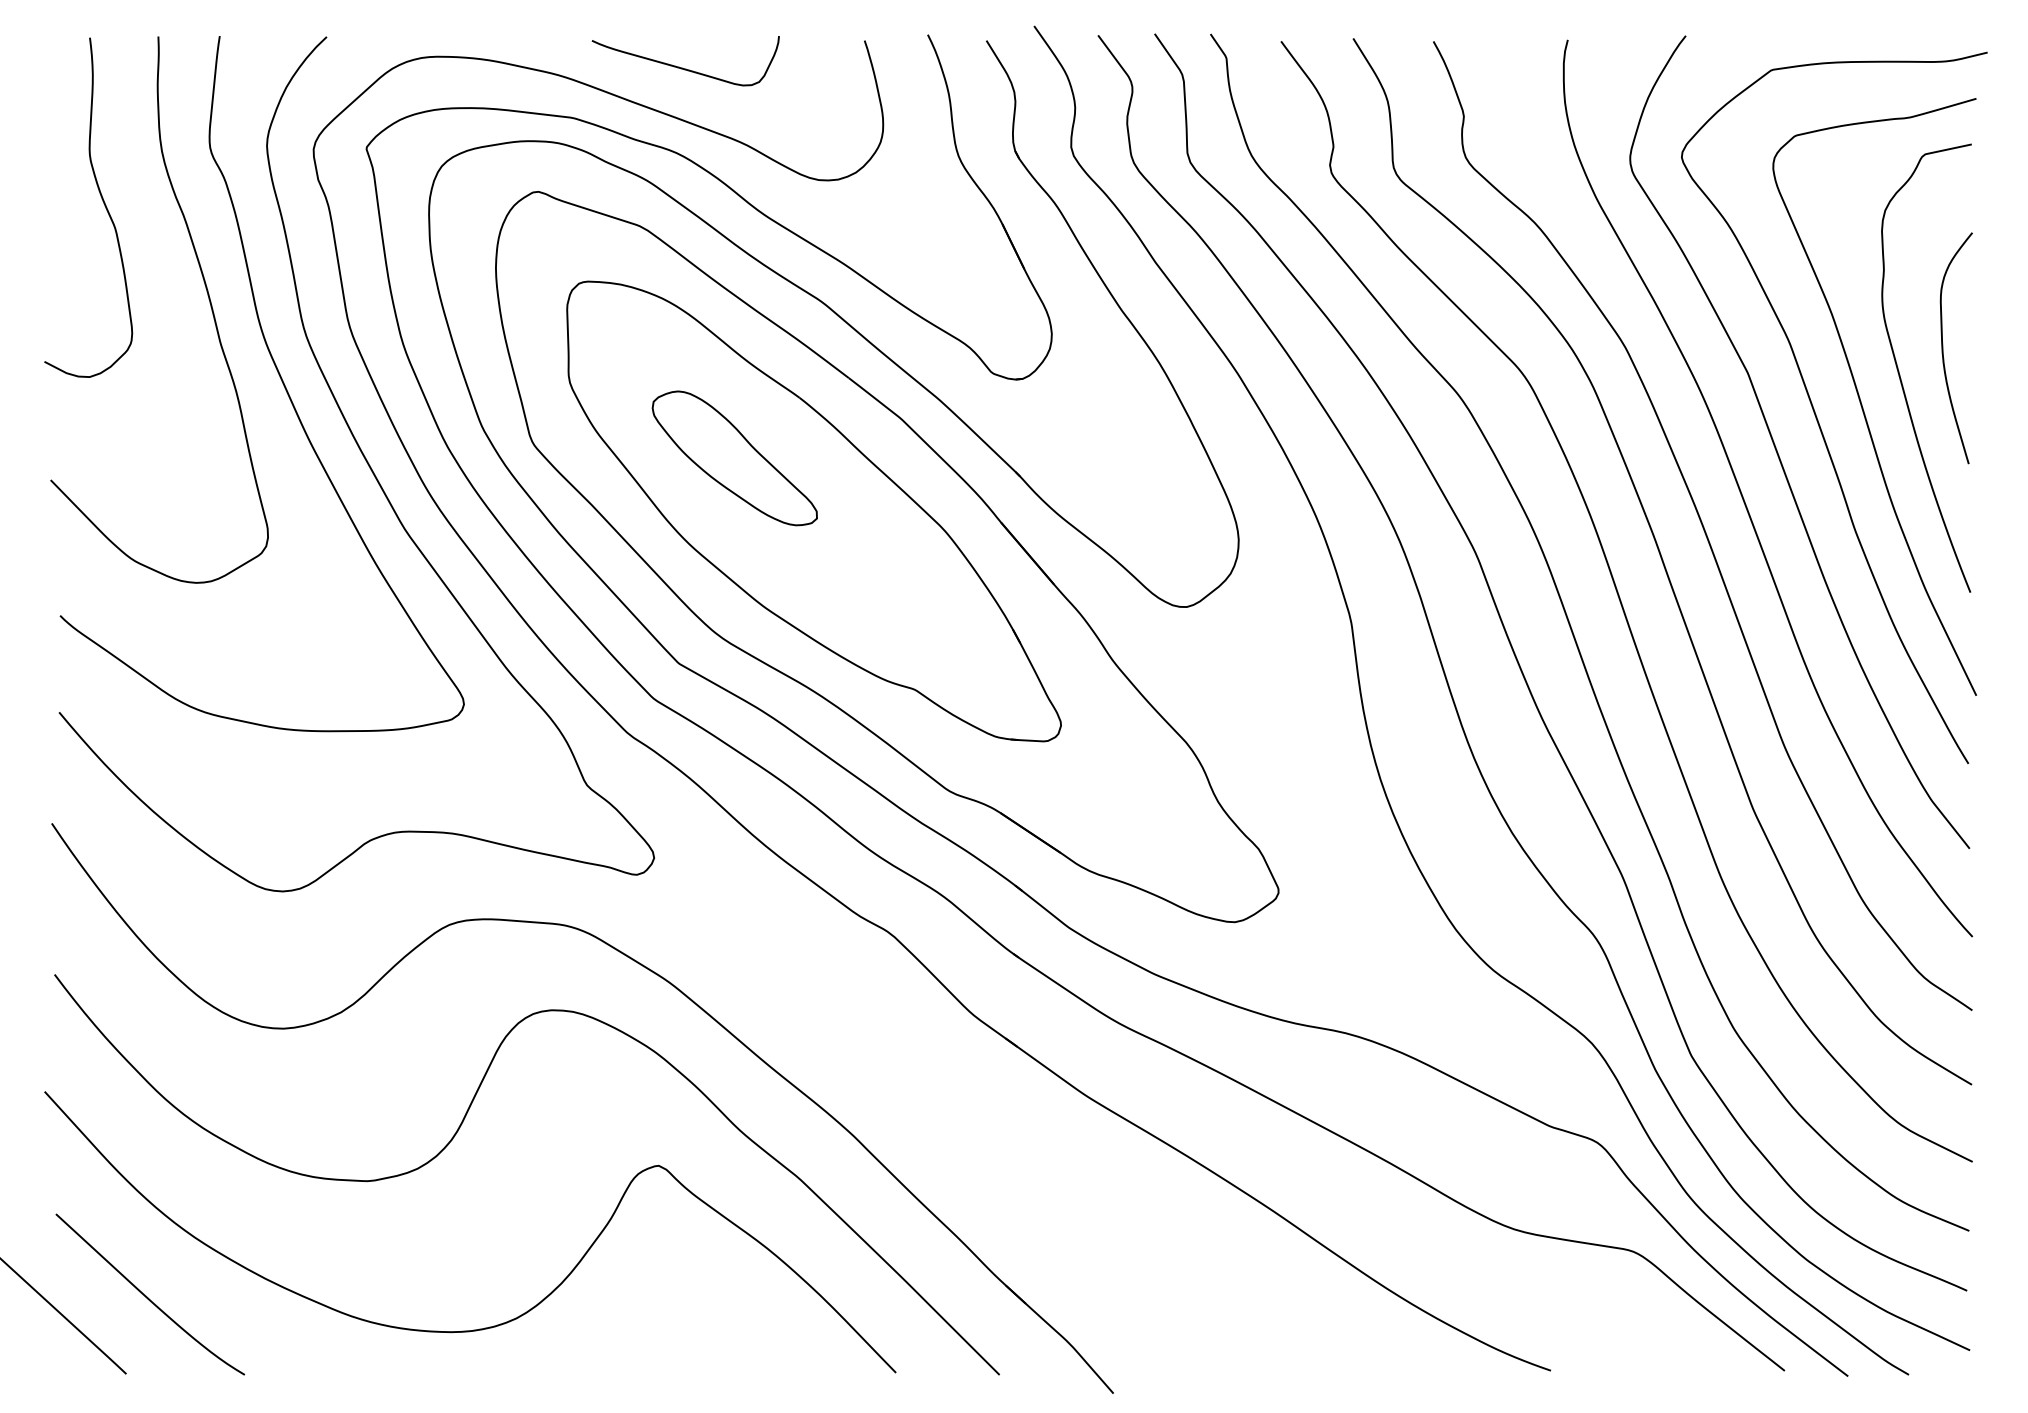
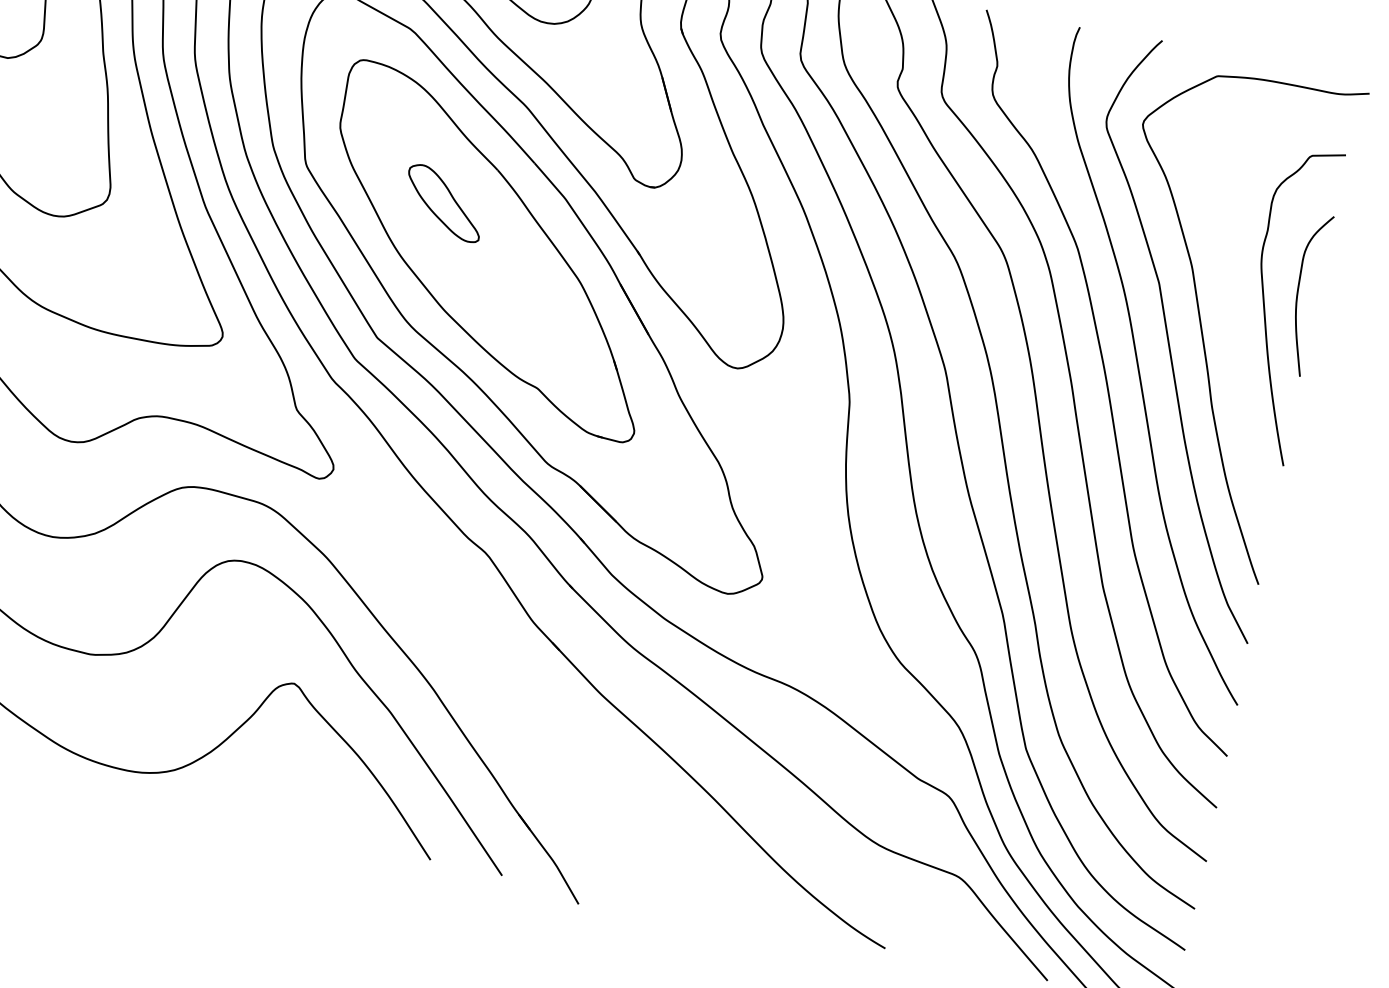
curve: (1861, 401) -> (1234, 318), removed
part: (734, 458) -> (444, 203), size x0.7

